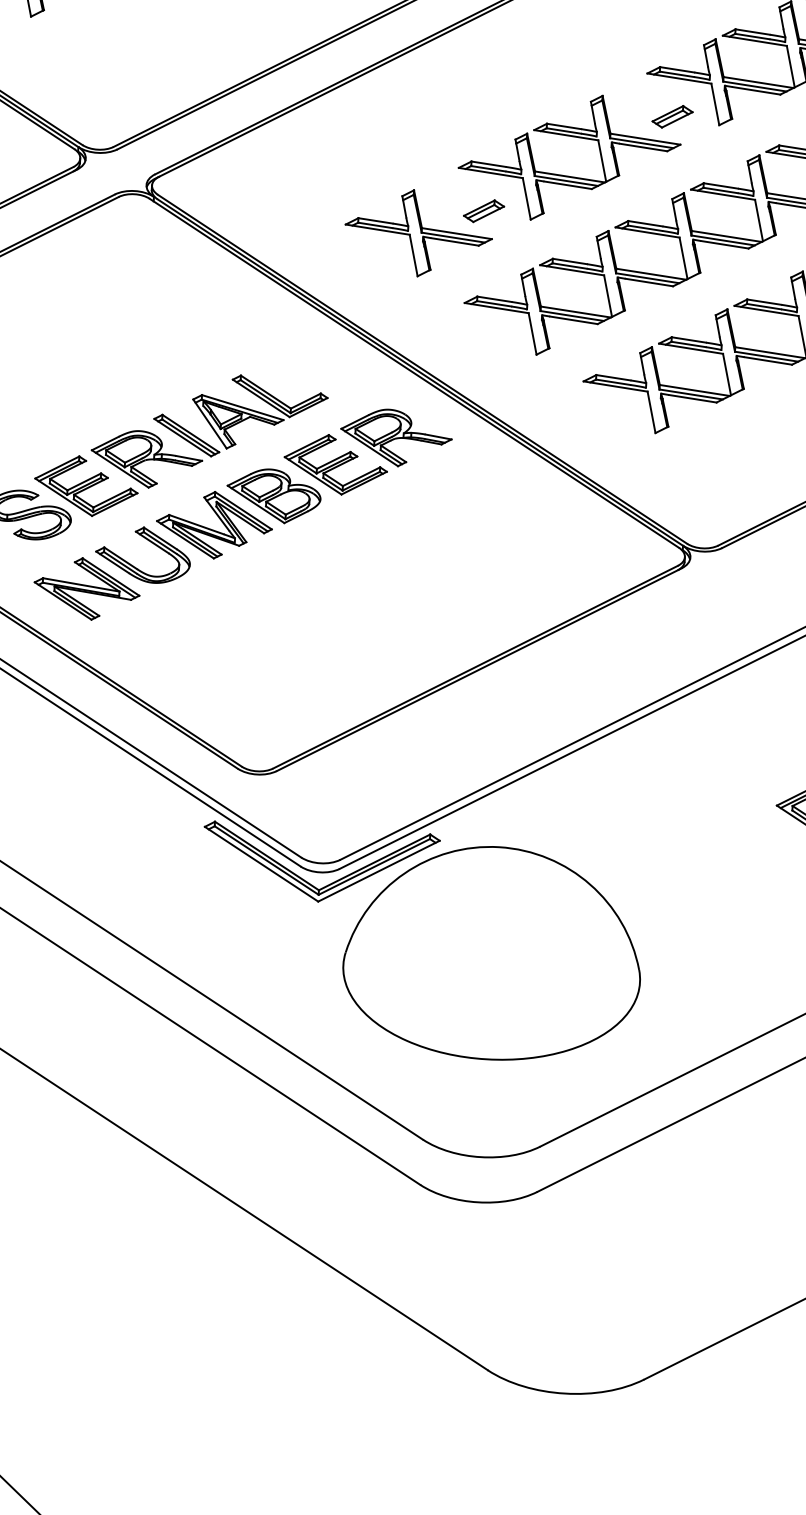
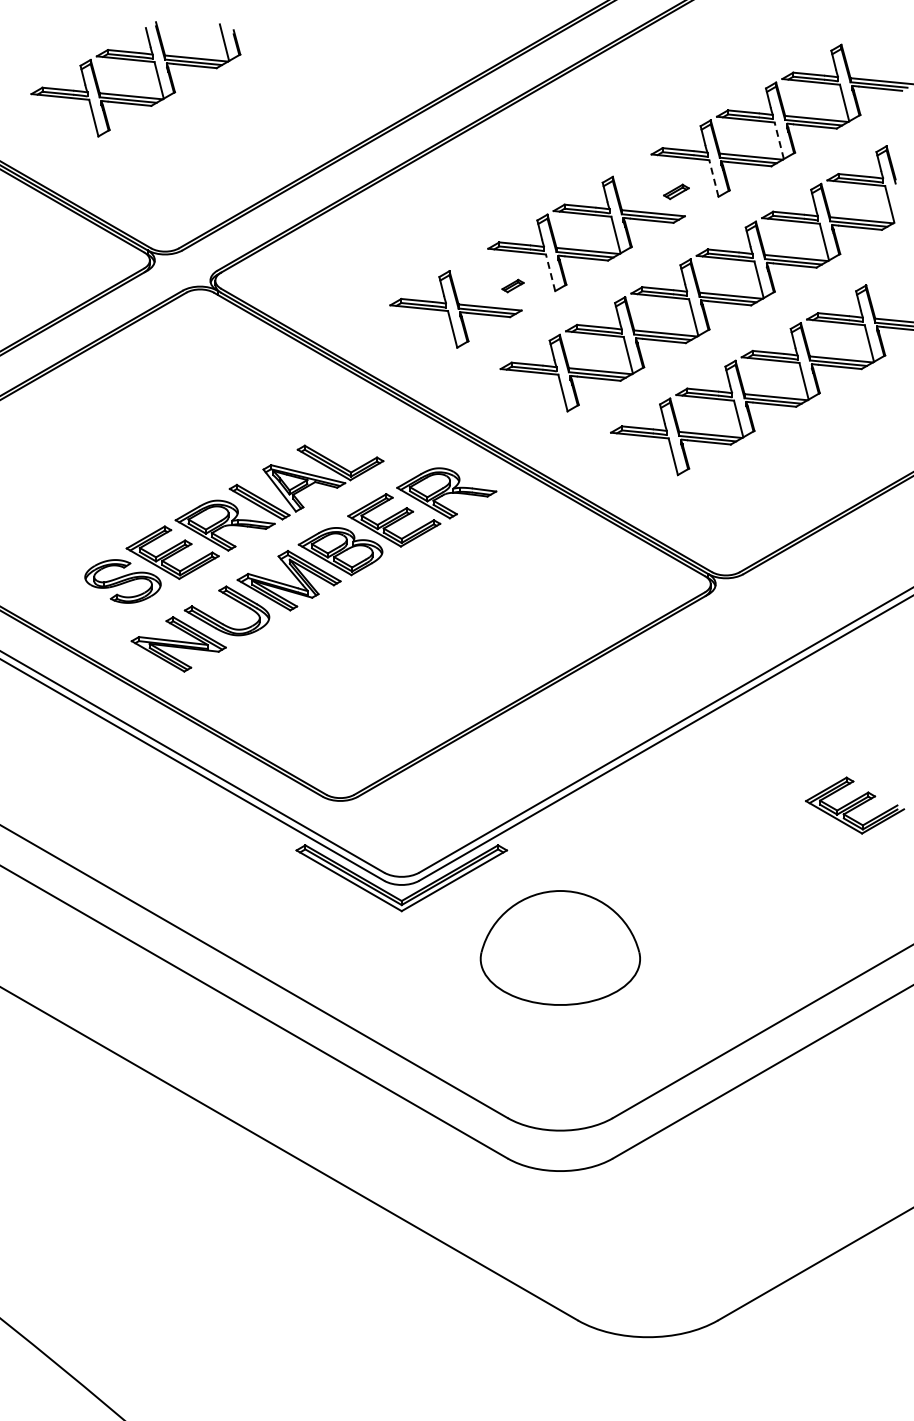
line: (791, 66) -> (779, 140), solid -> dashed
line: (714, 104) -> (713, 178), solid -> dashed
part: (672, 116) -> (676, 191), size x0.7
line: (526, 198) -> (550, 272), solid -> dashed
part: (483, 210) -> (512, 285), size x0.6
part: (493, 952) -> (560, 947), size x0.6

